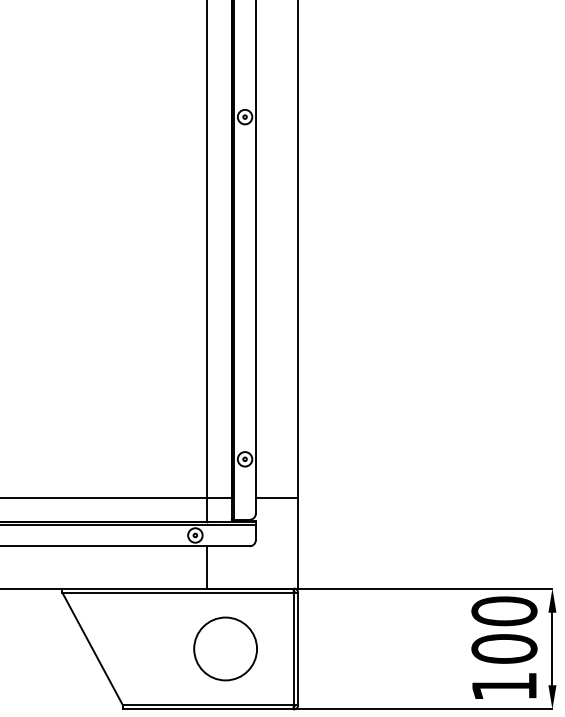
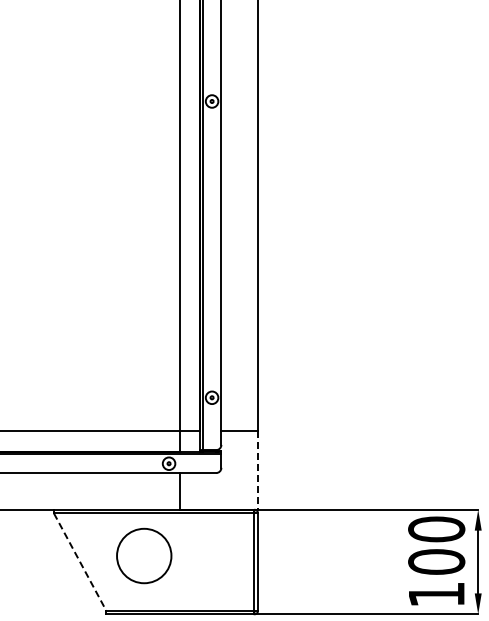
line: (298, 543) -> (258, 470), solid -> dashed
circle: (225, 648) -> (144, 555), moved
line: (93, 649) -> (80, 562), solid -> dashed

